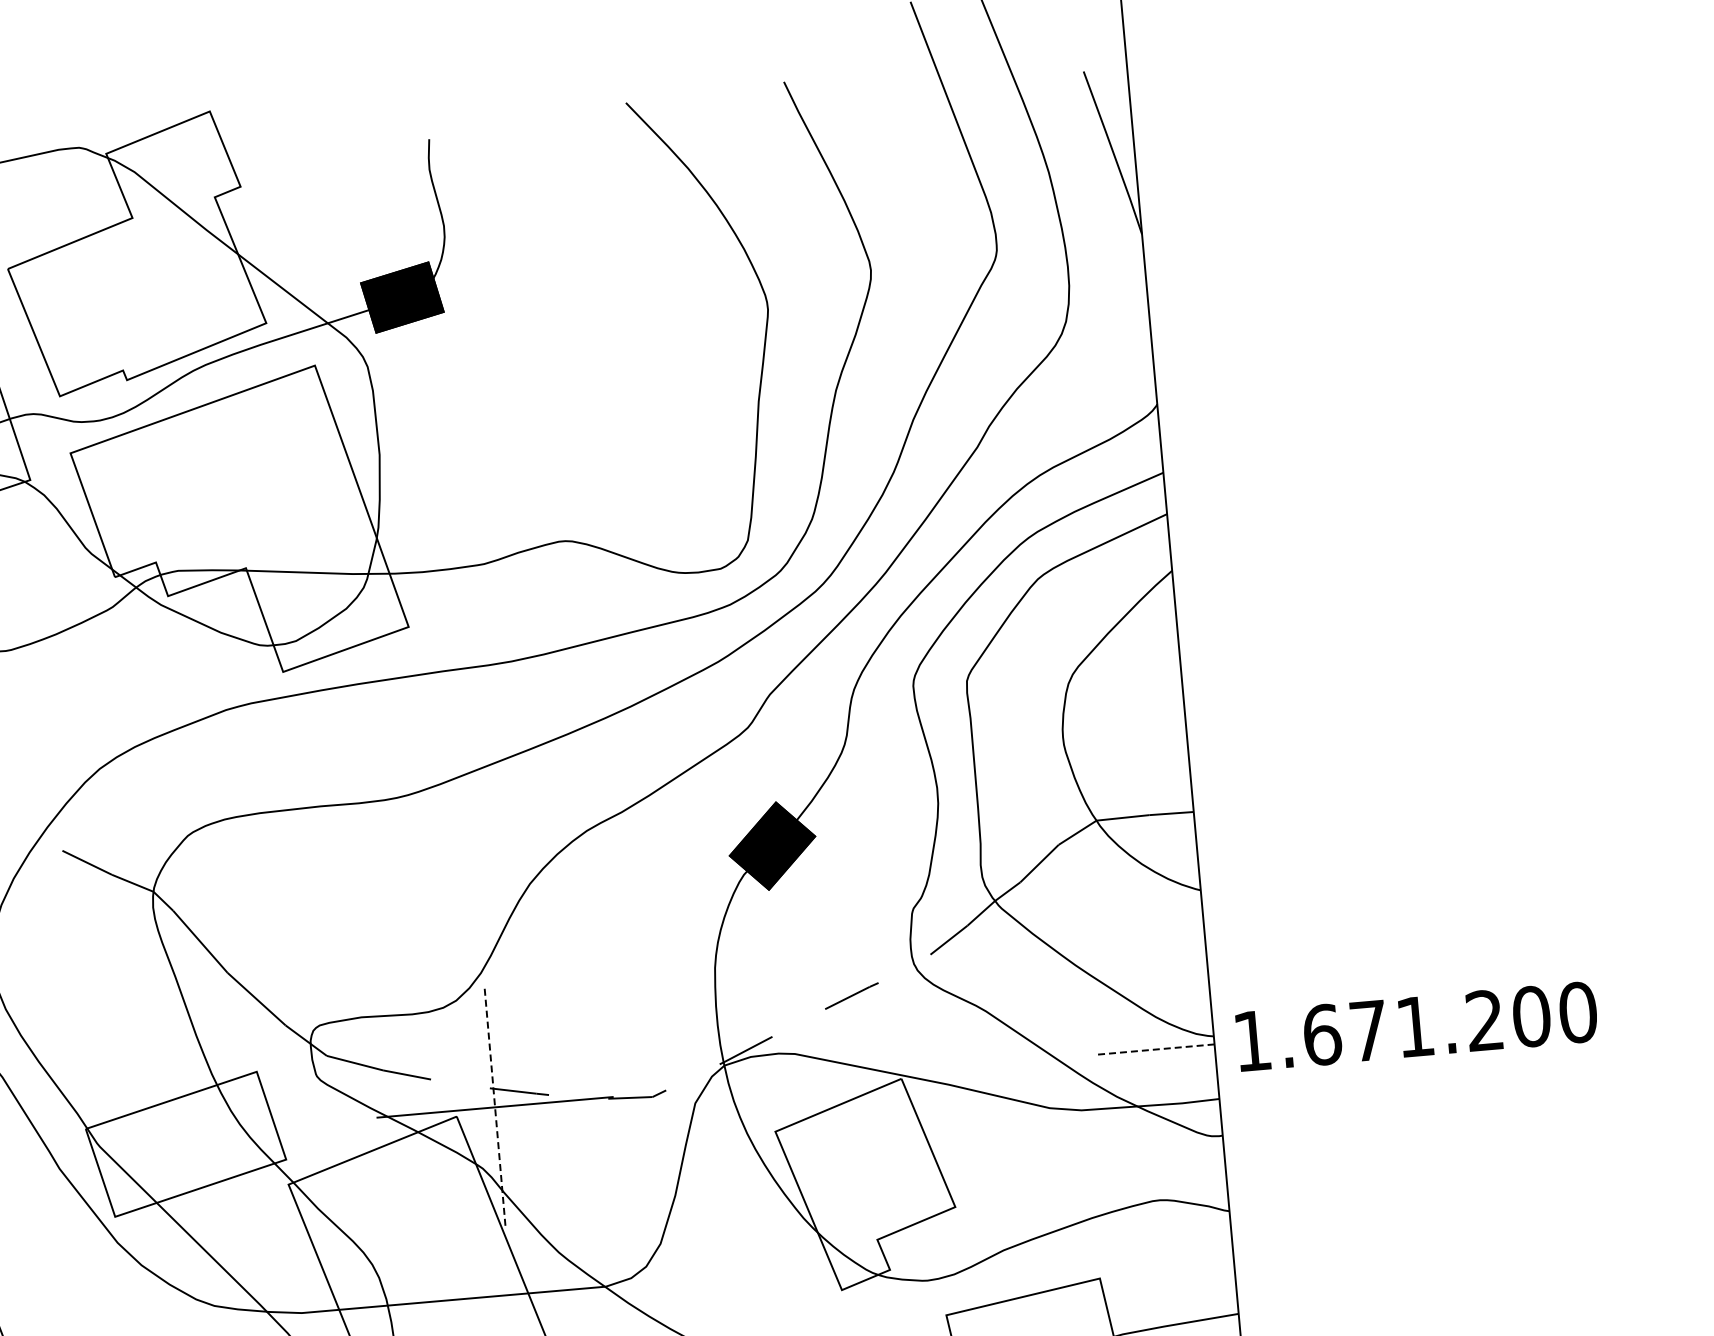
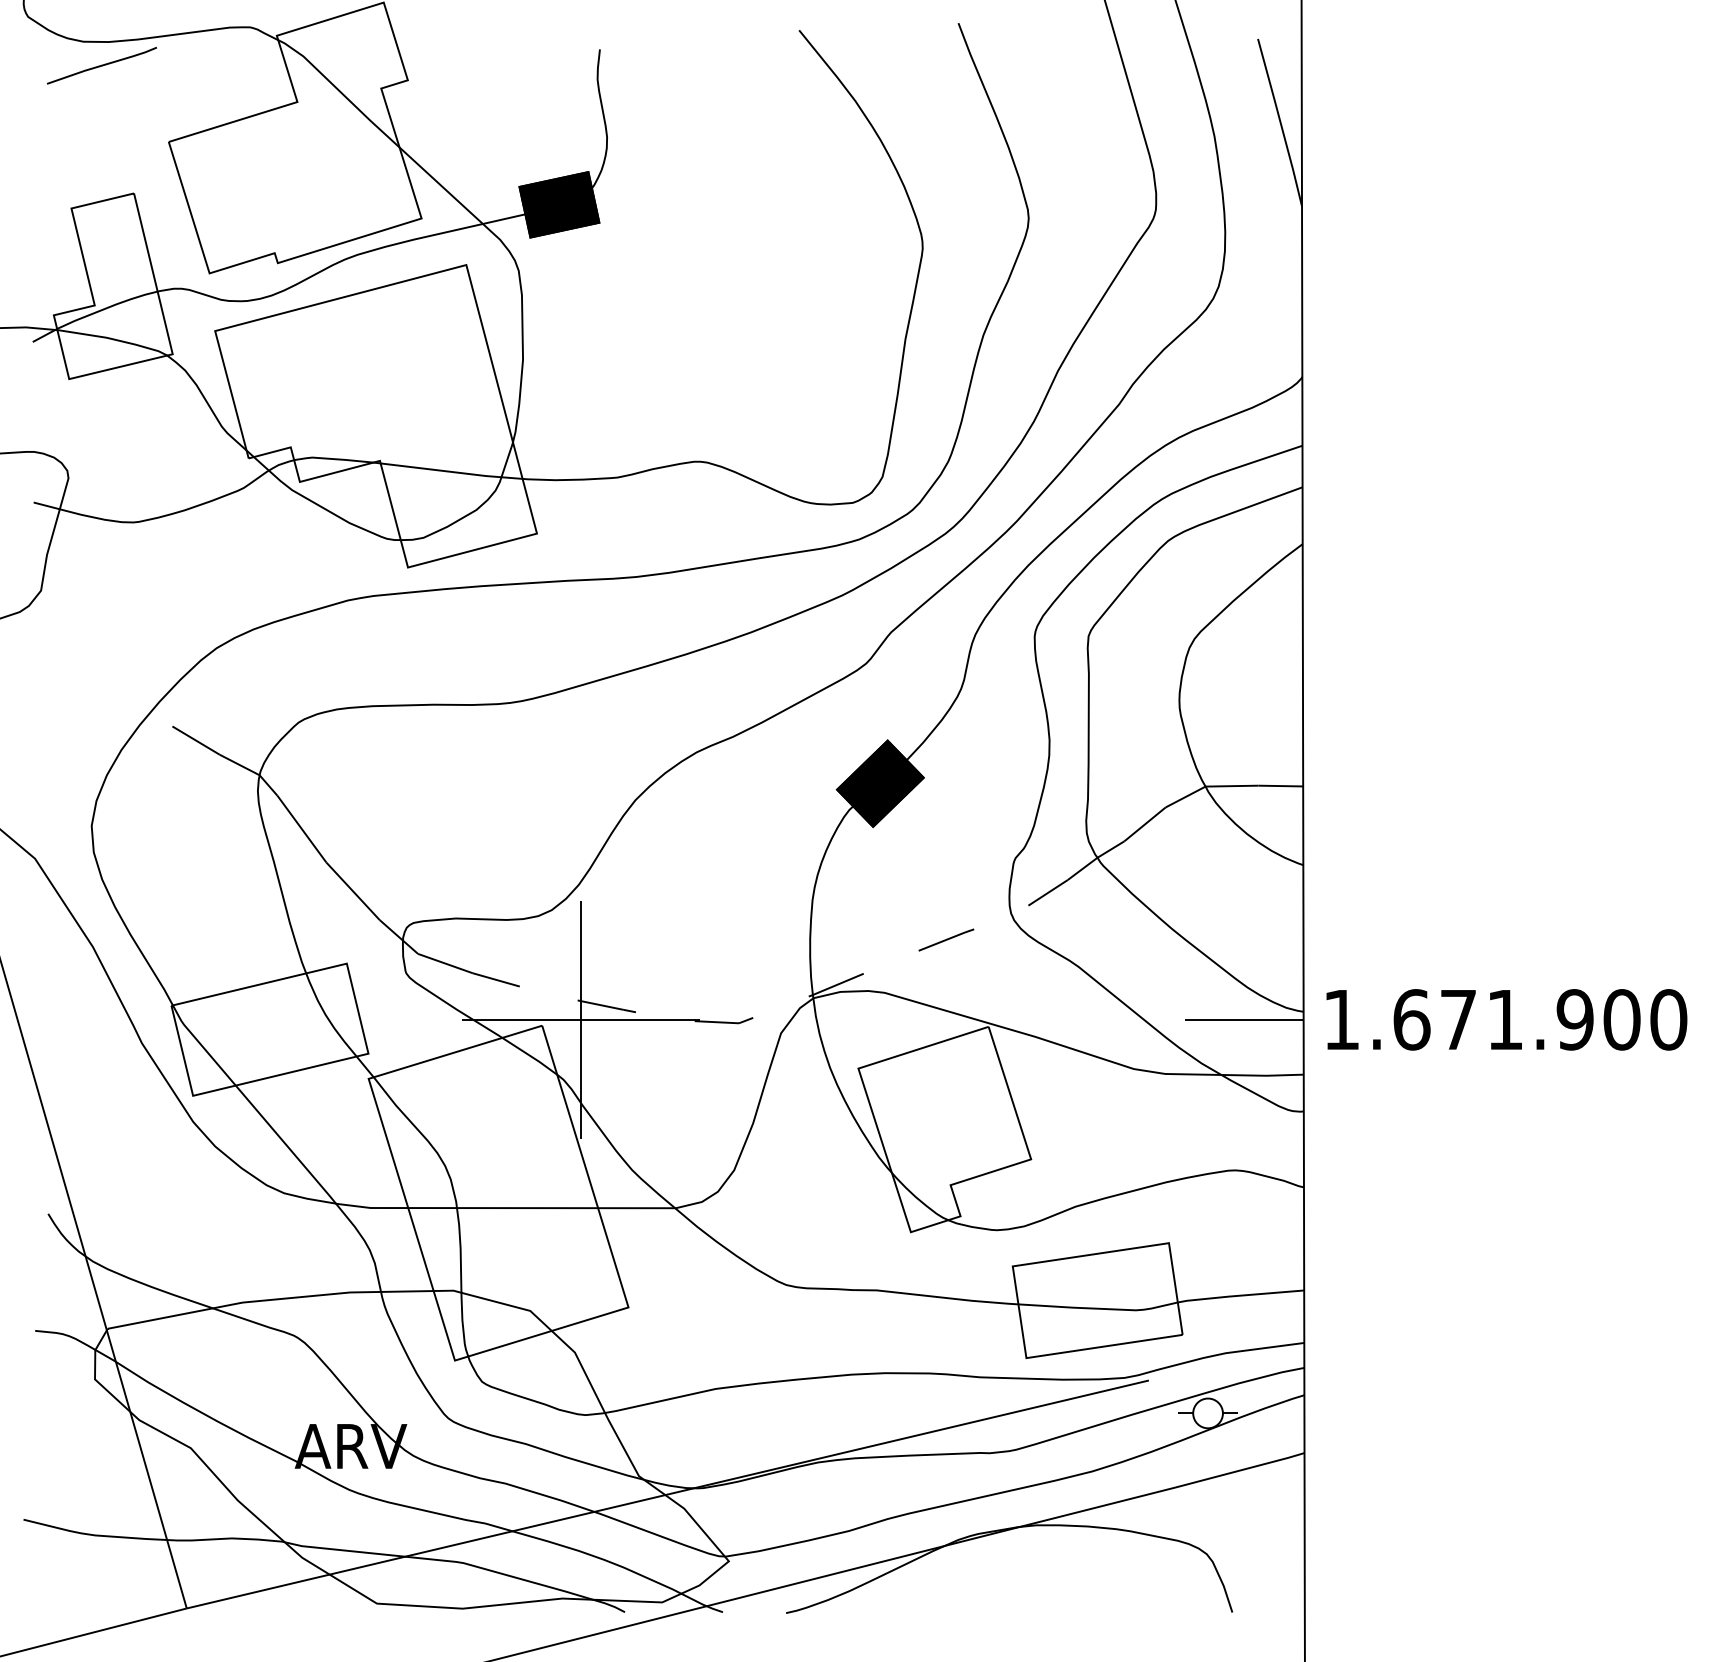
text: (1484, 1020) -> (1574, 1019), 1.671.200 -> 1.671.900
line: (1155, 1049) -> (1244, 1019), dashed -> solid
line: (495, 1107) -> (581, 1020), dashed -> solid

